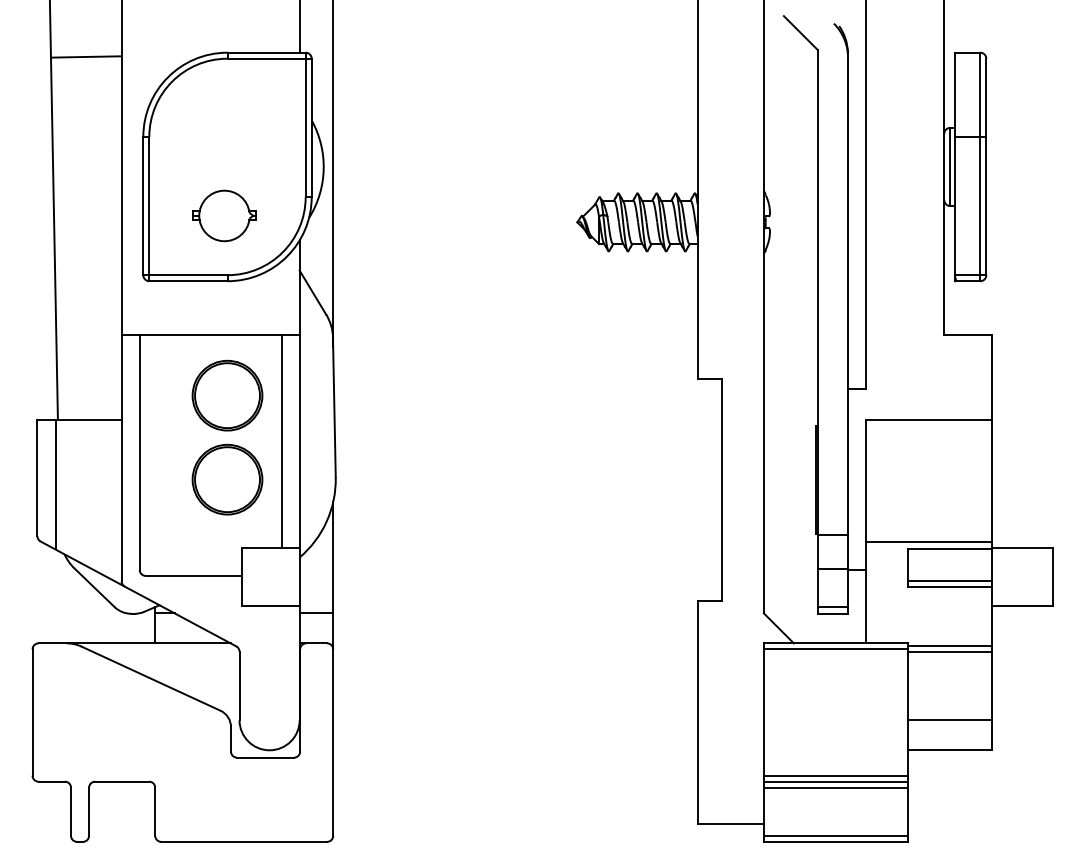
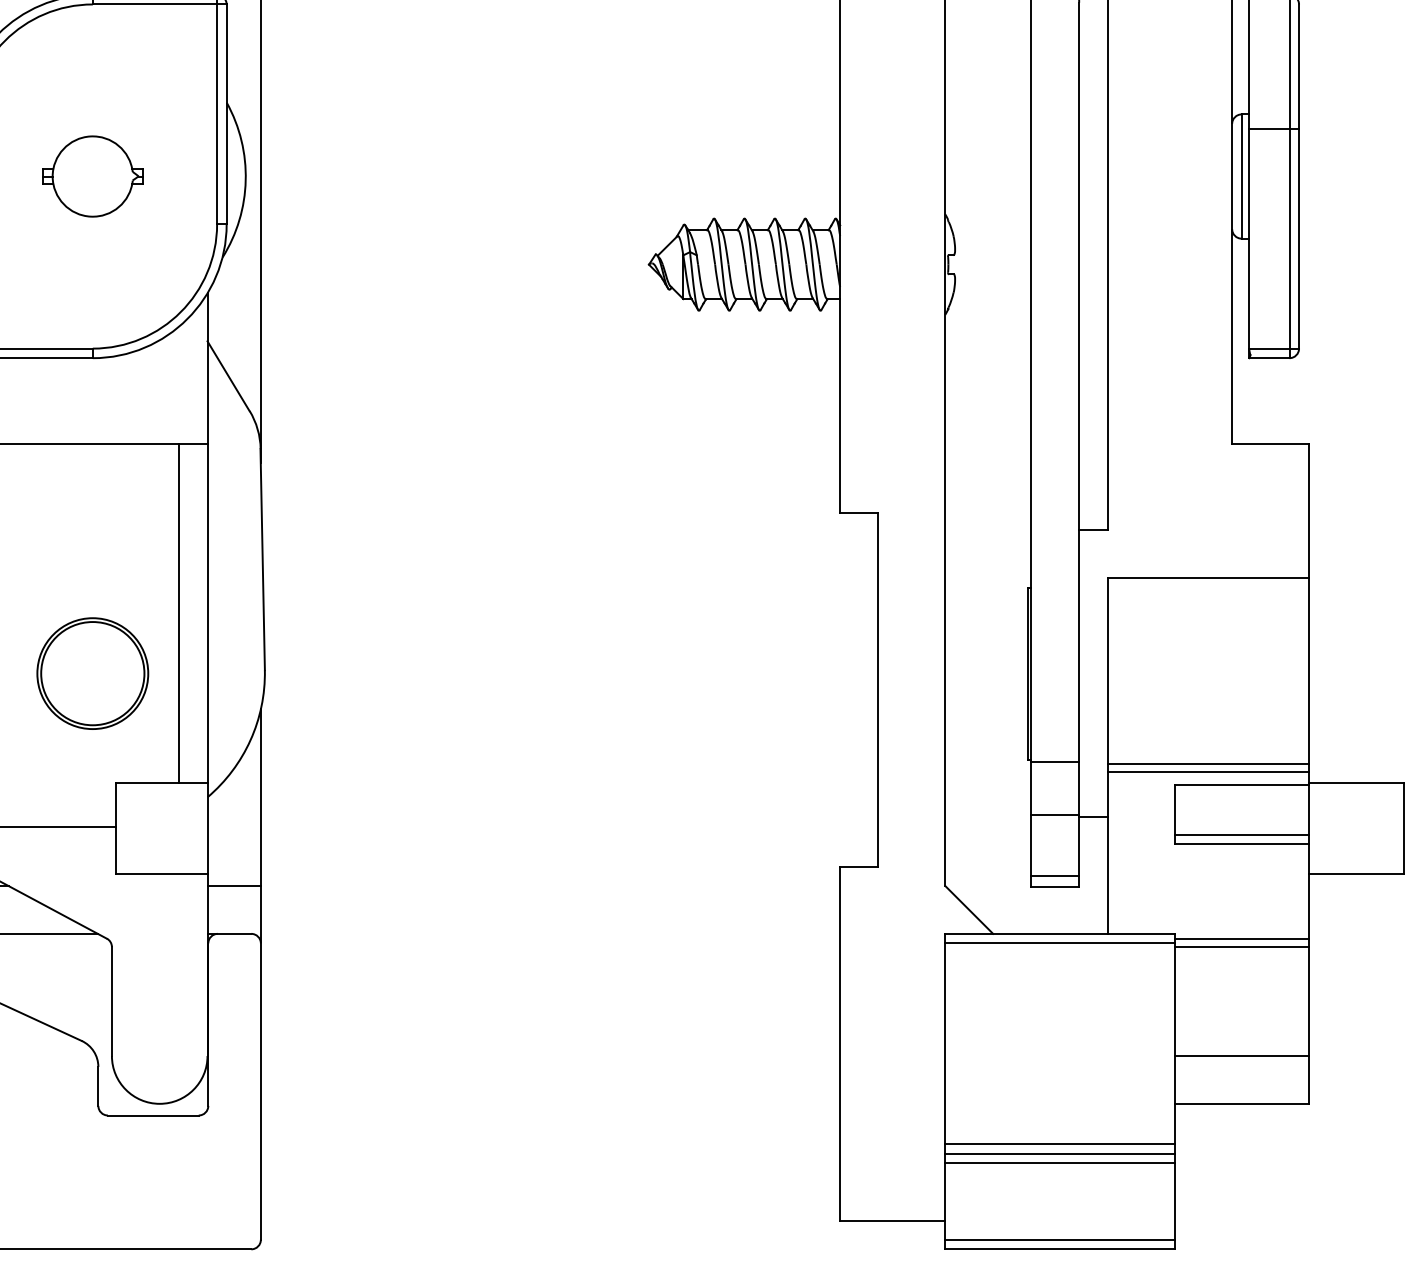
part: (224, 215) -> (92, 175), moved
part: (227, 395) -> (92, 539), removed
line: (929, 536) -> (1208, 763), added

